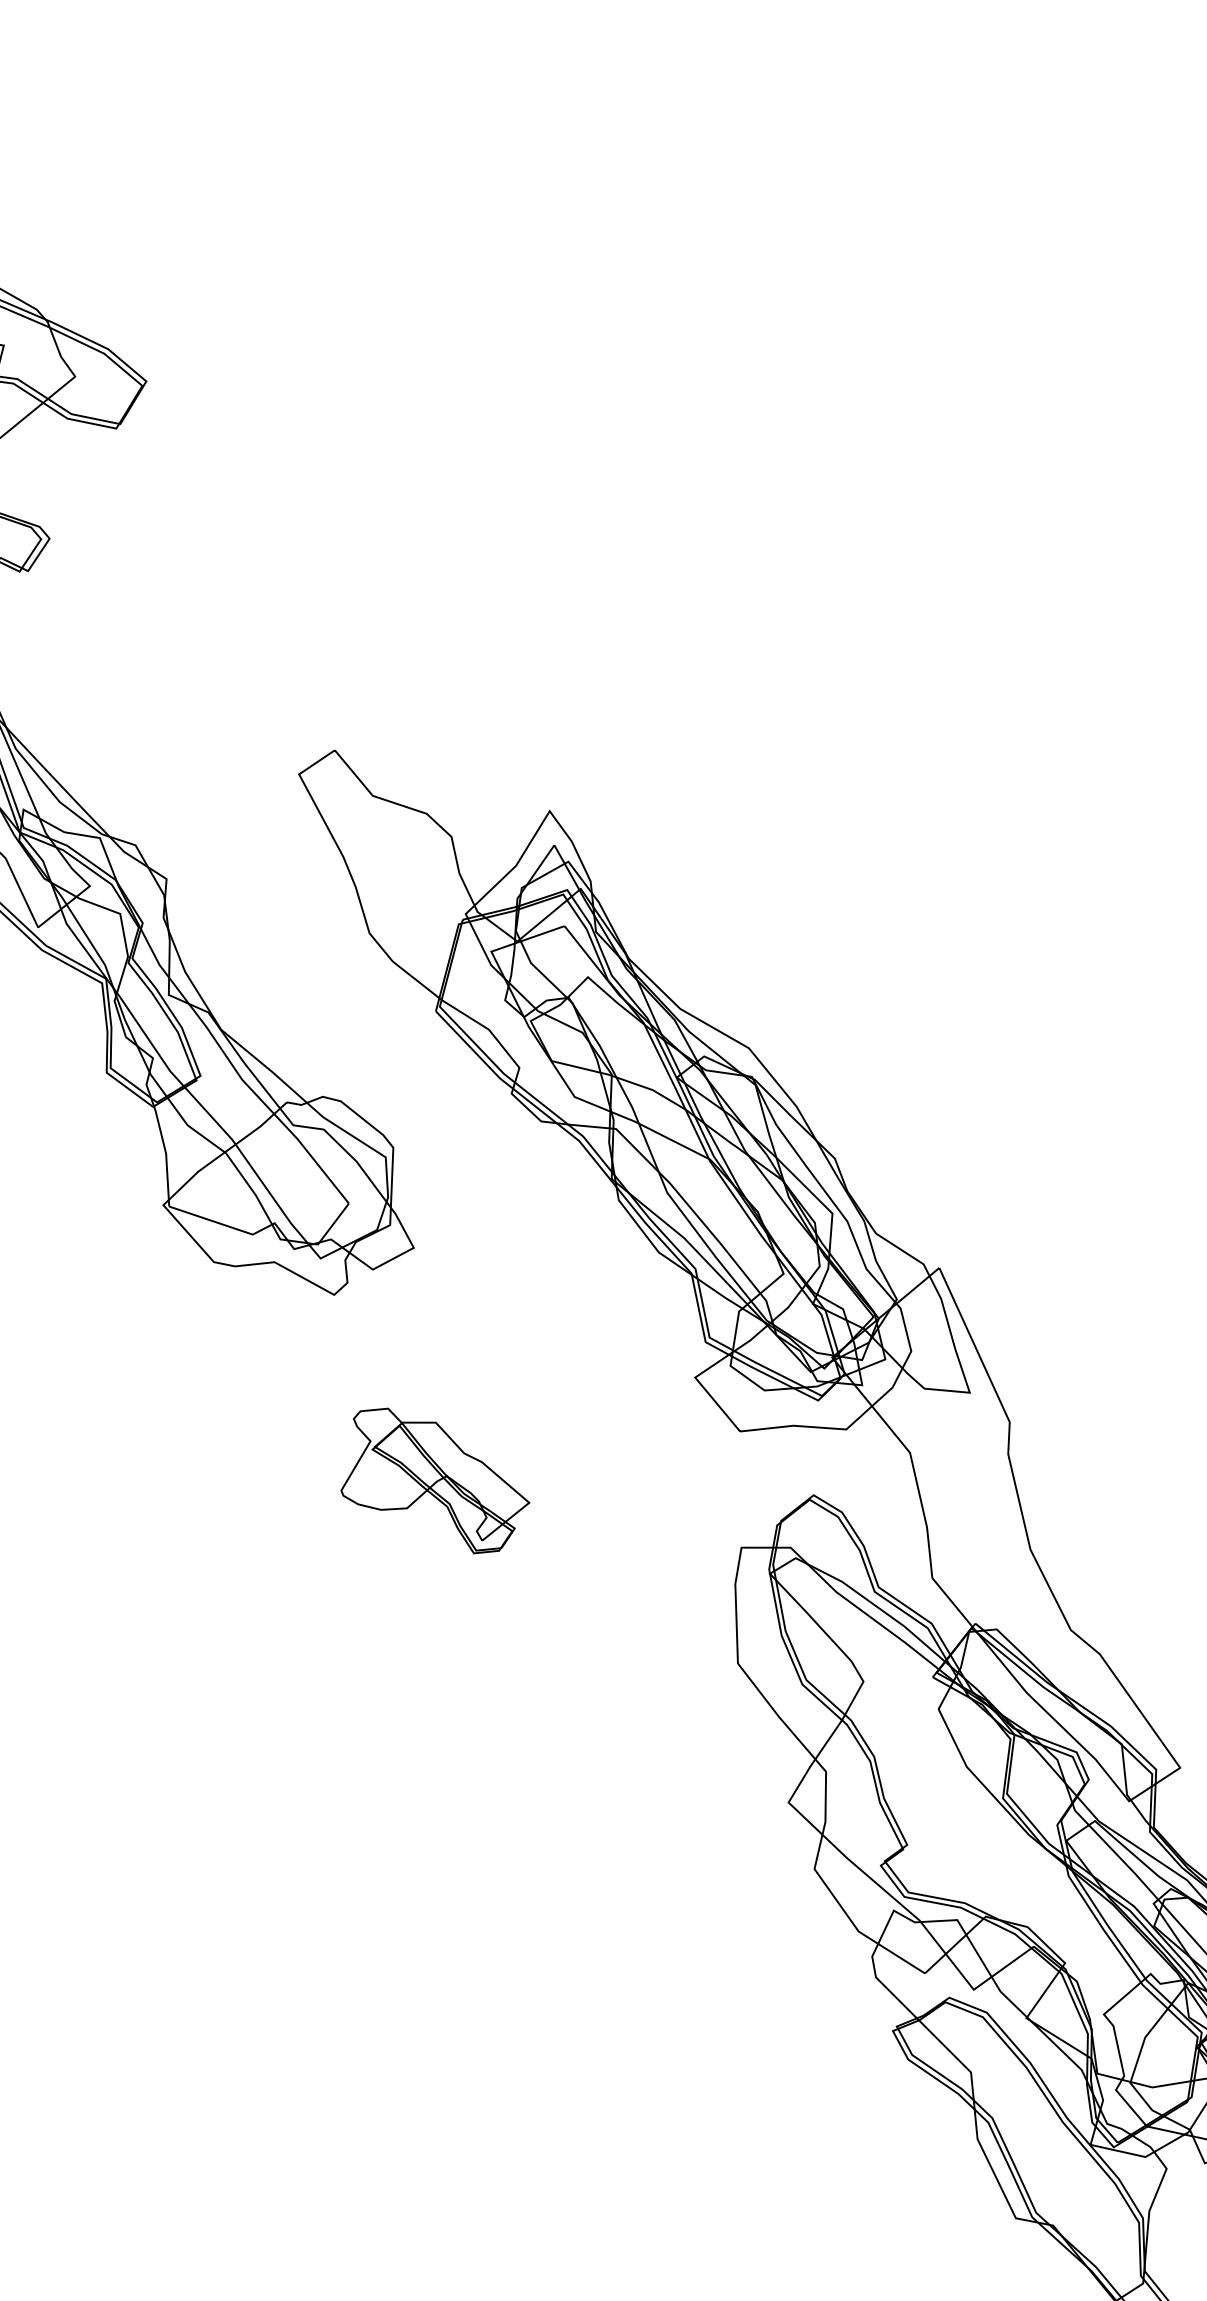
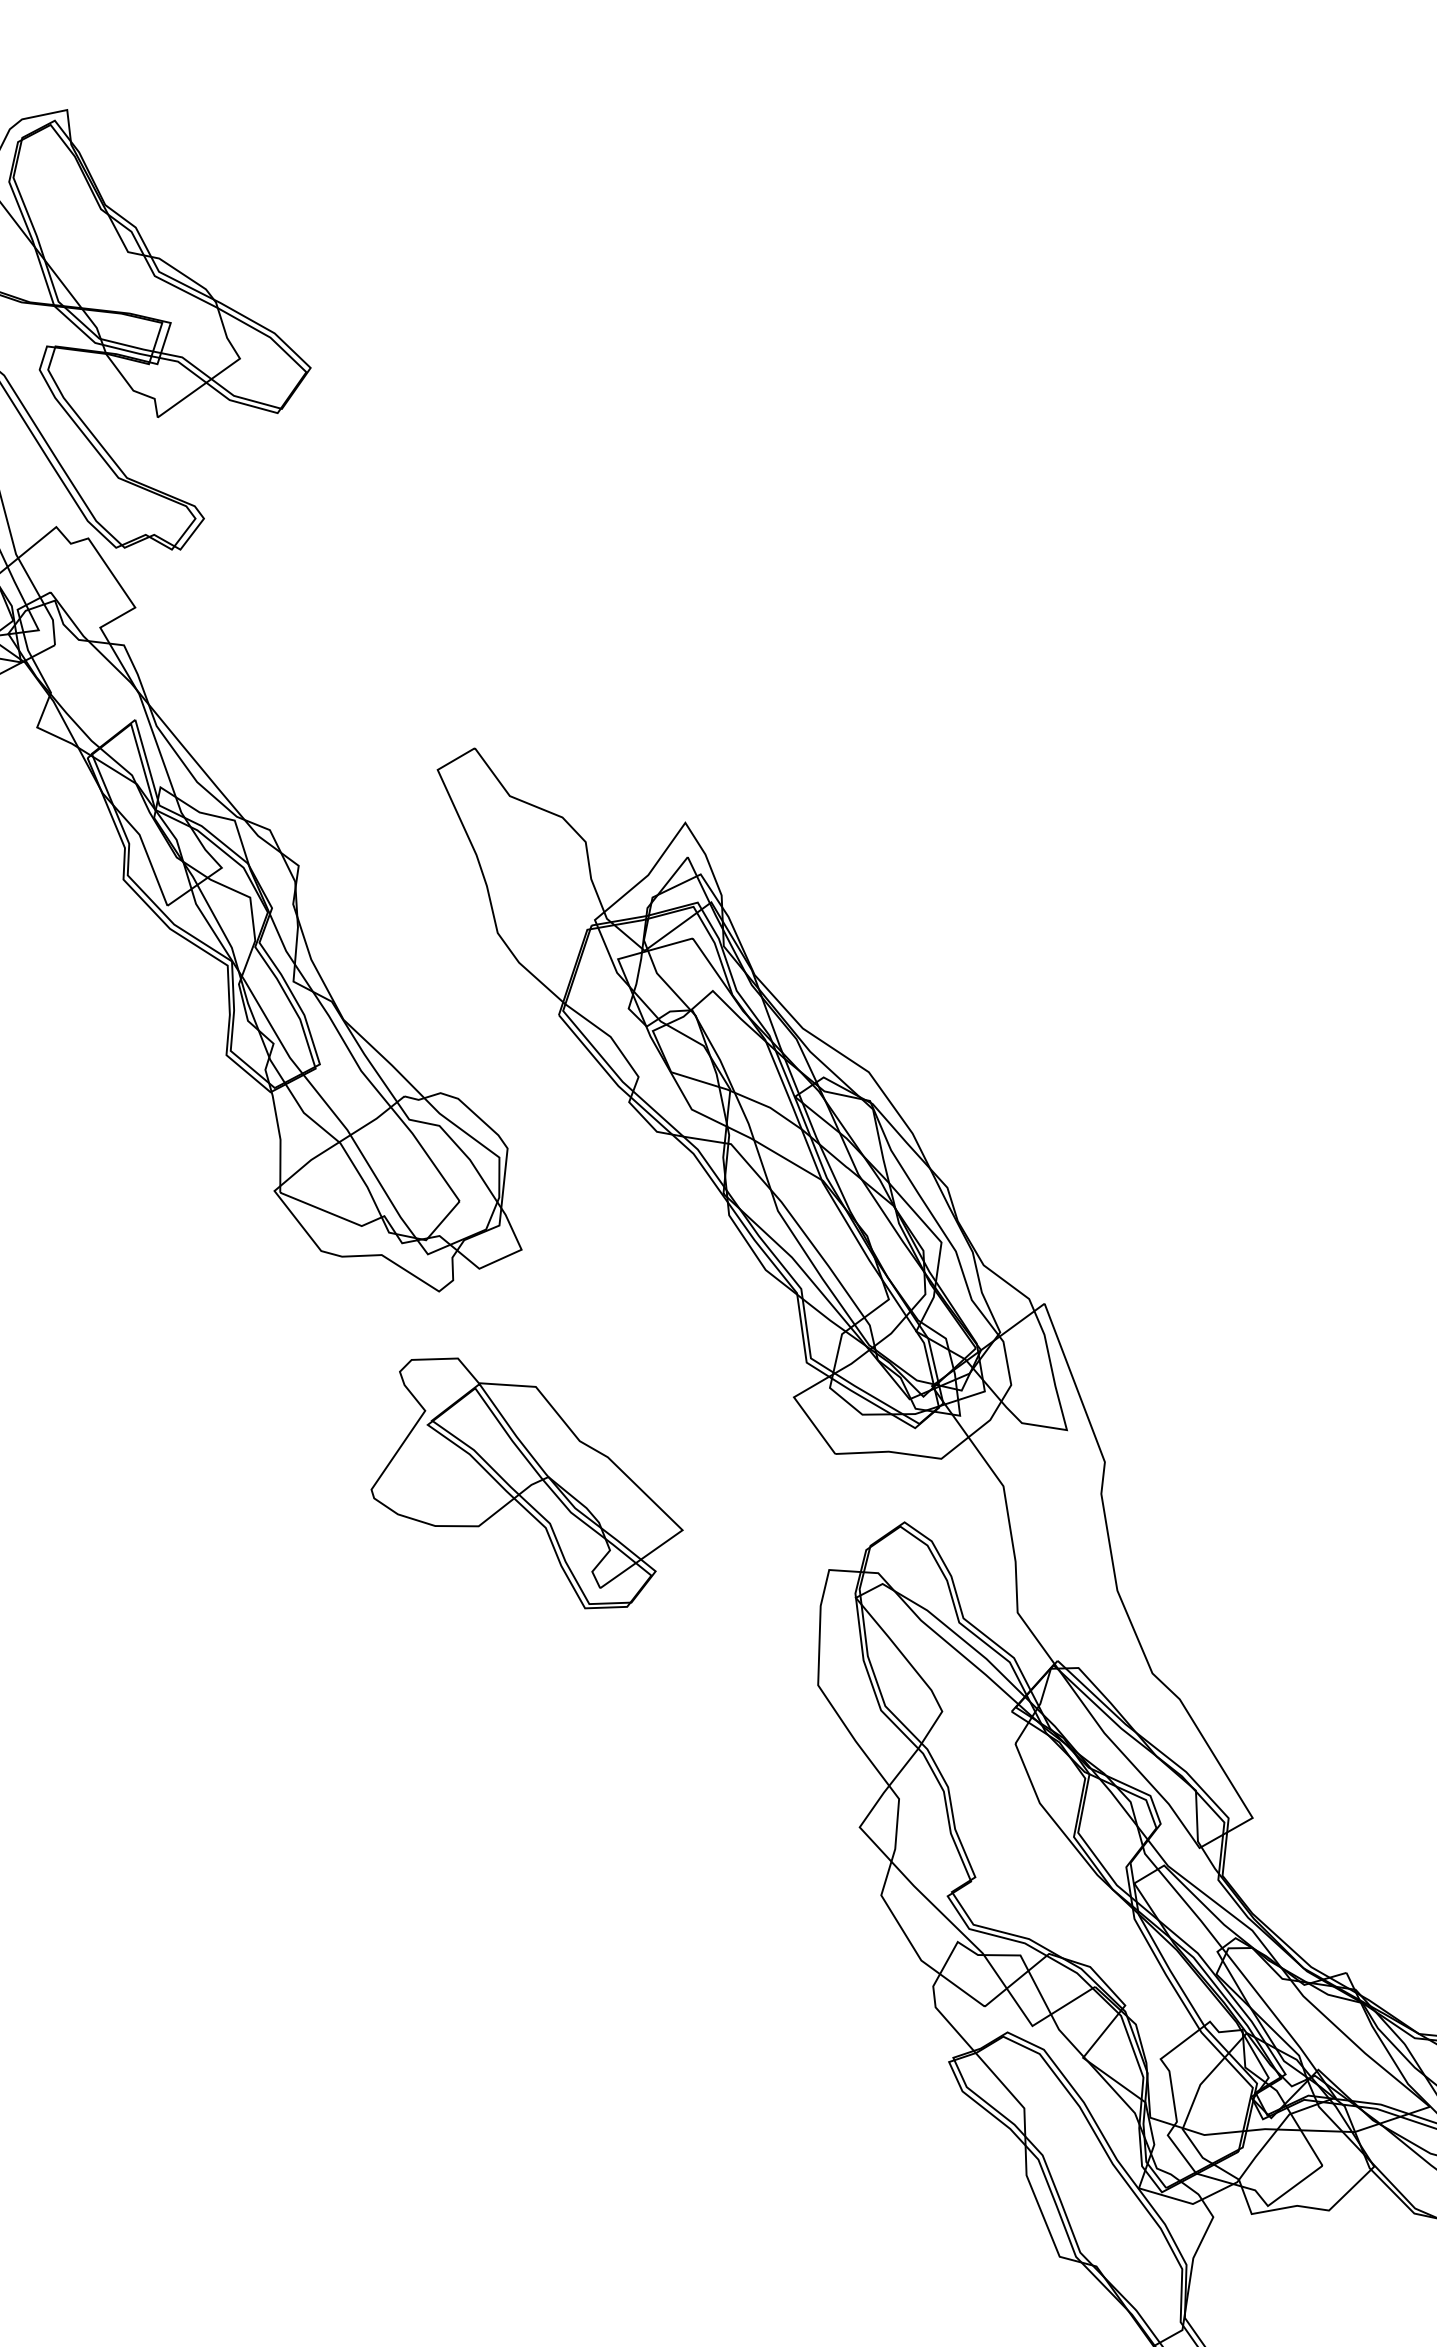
part: (433, 1480) -> (526, 1483), size x1.67

